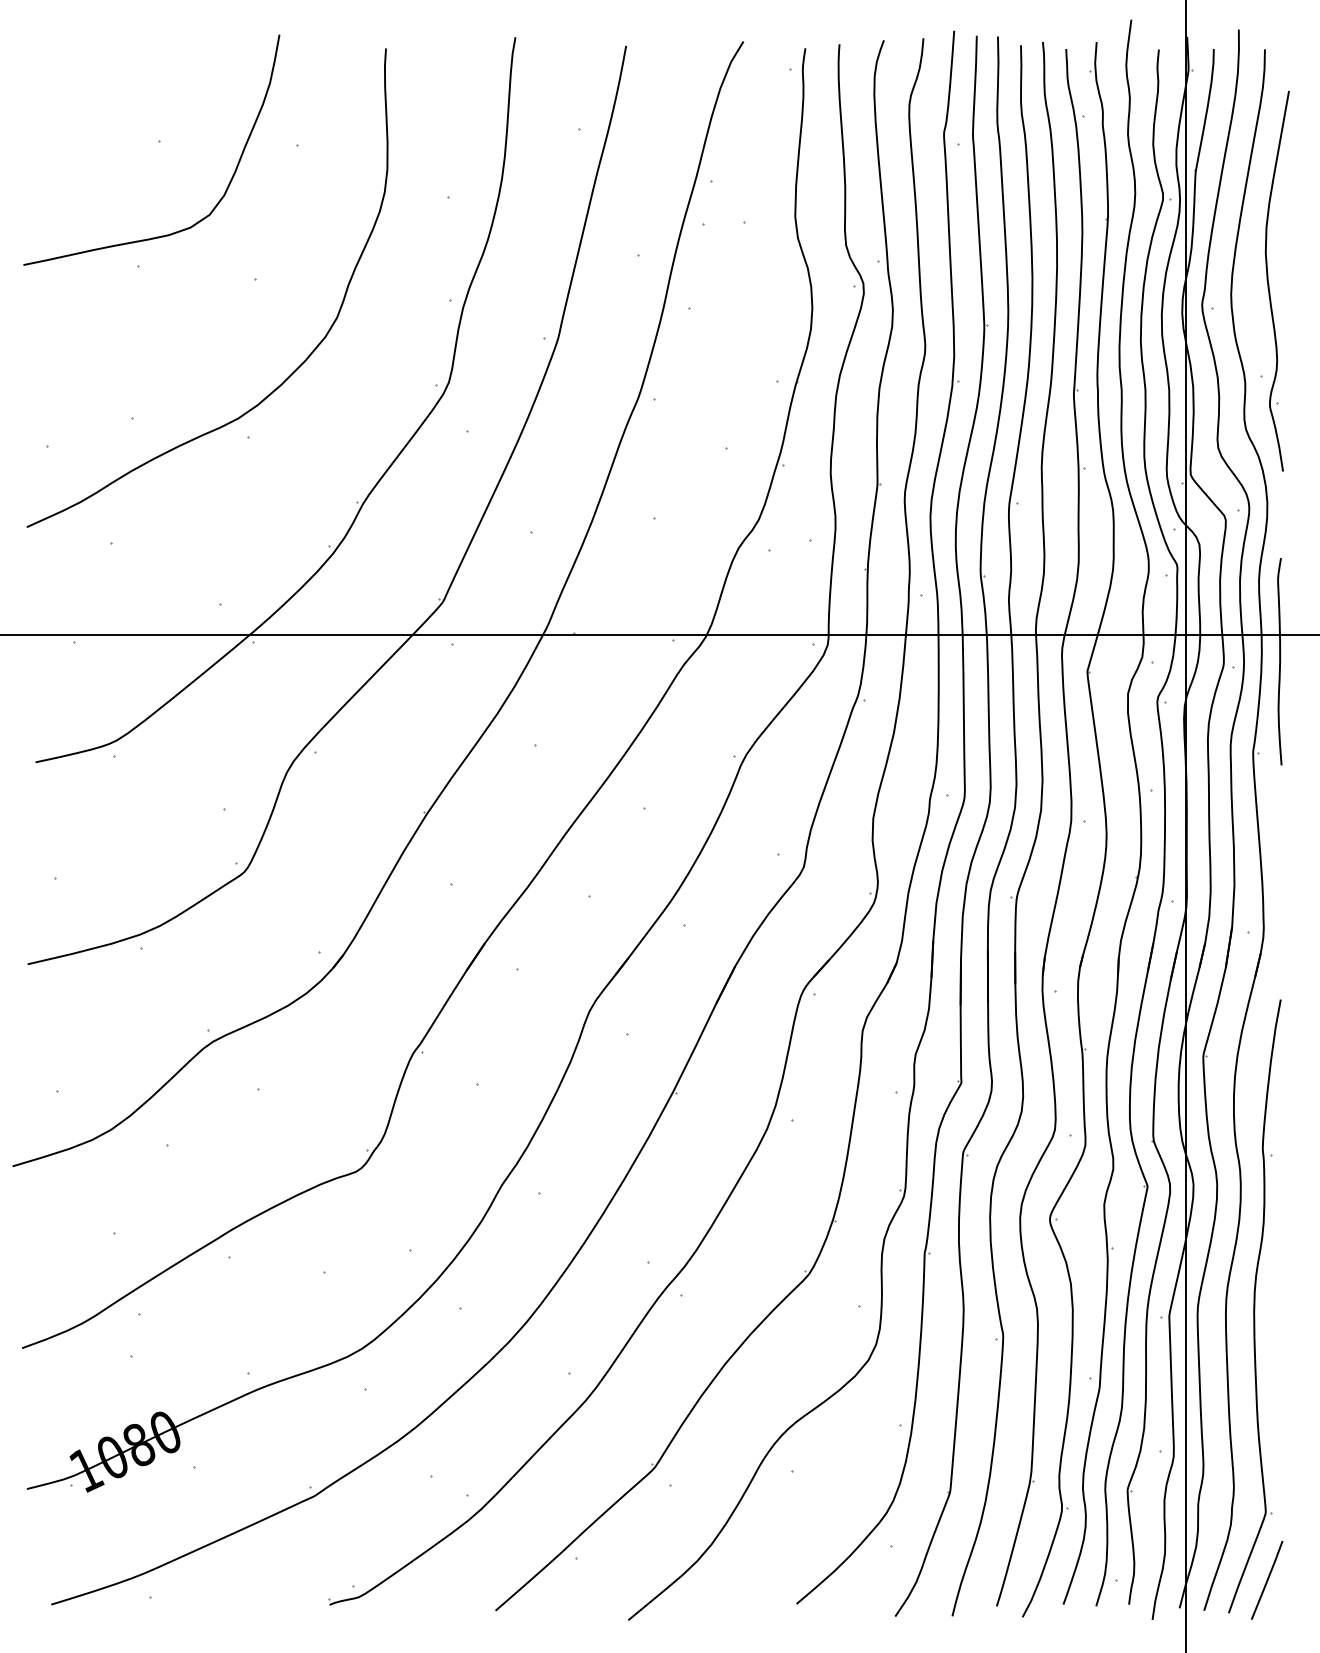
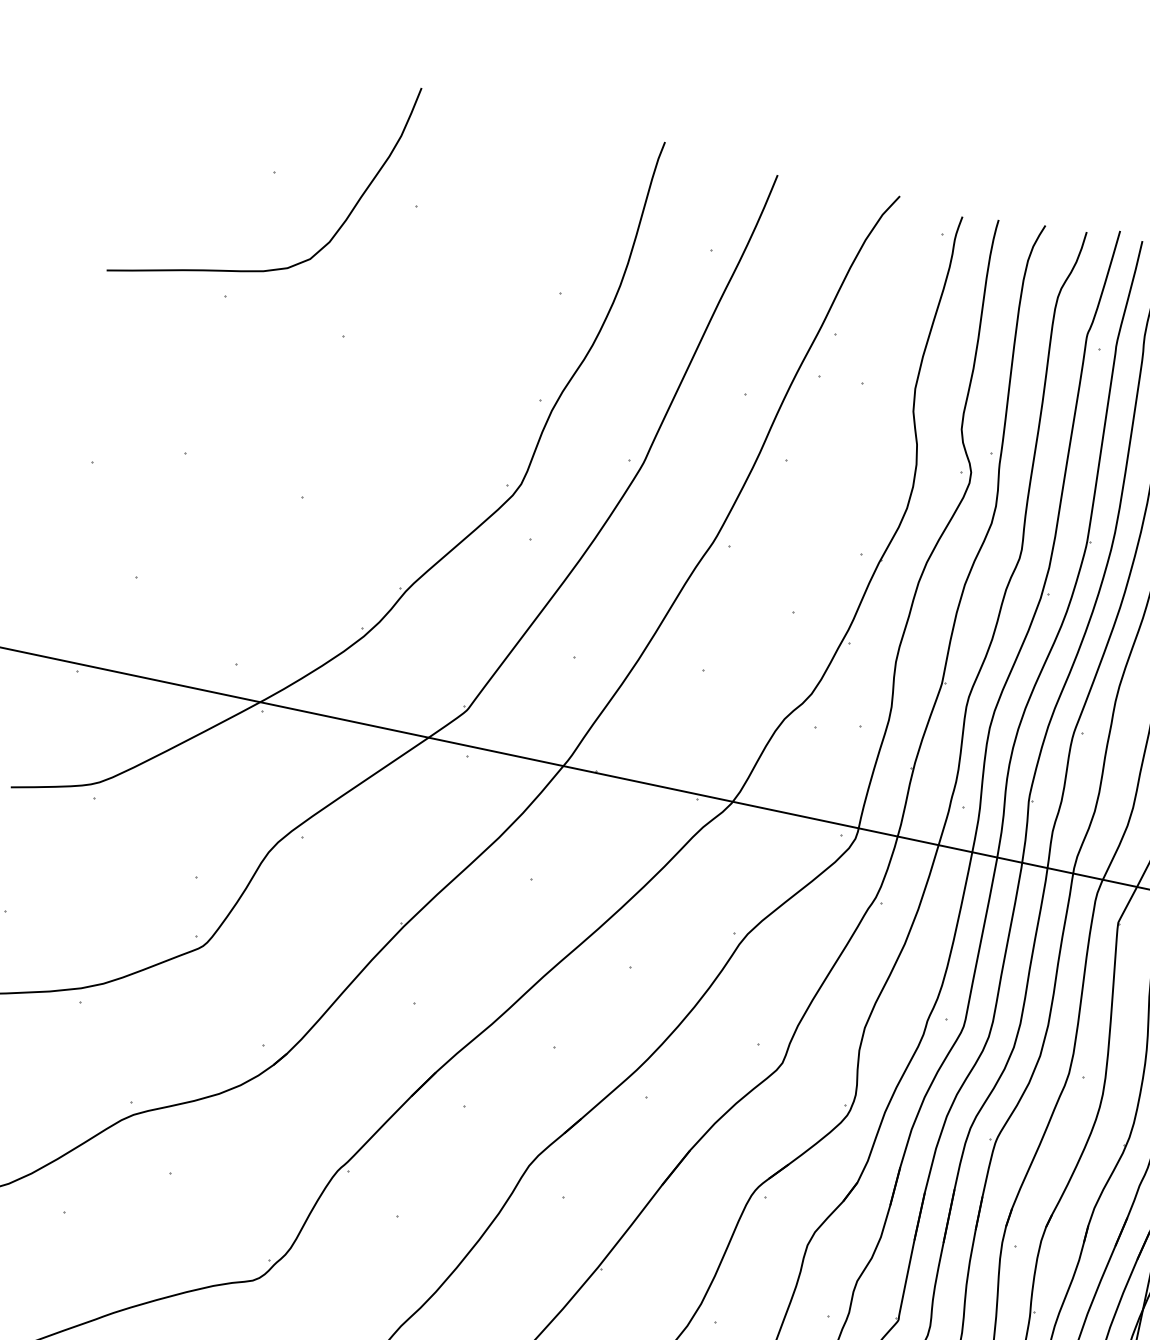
curve: (292, 372) -> (361, 440), removed

